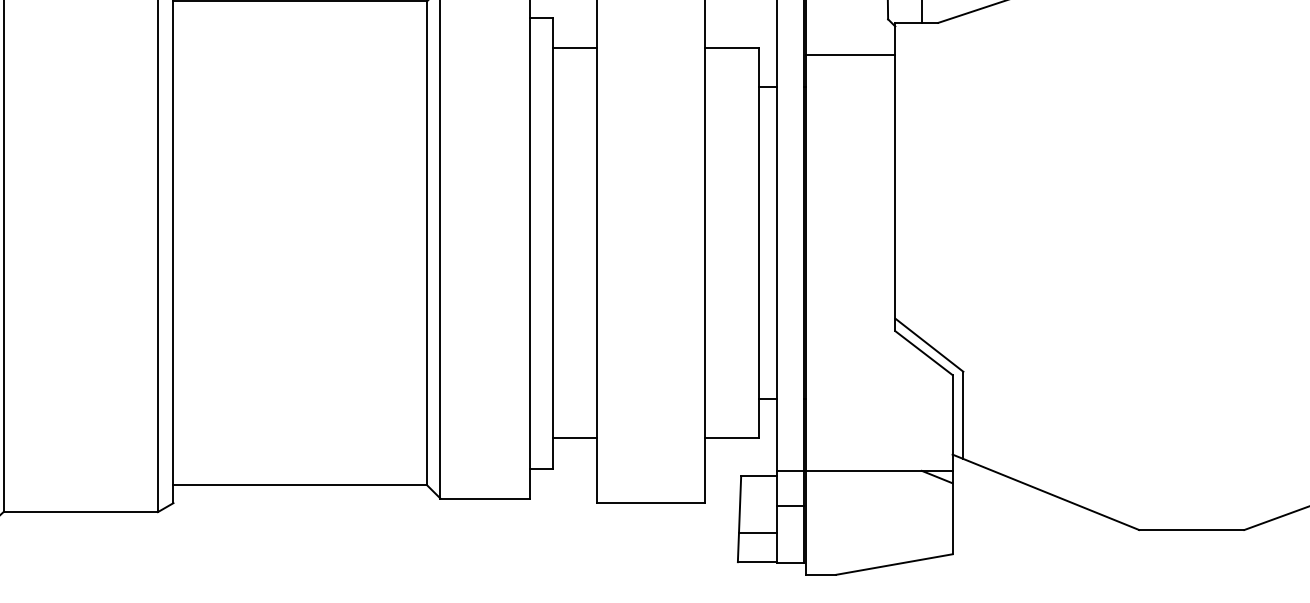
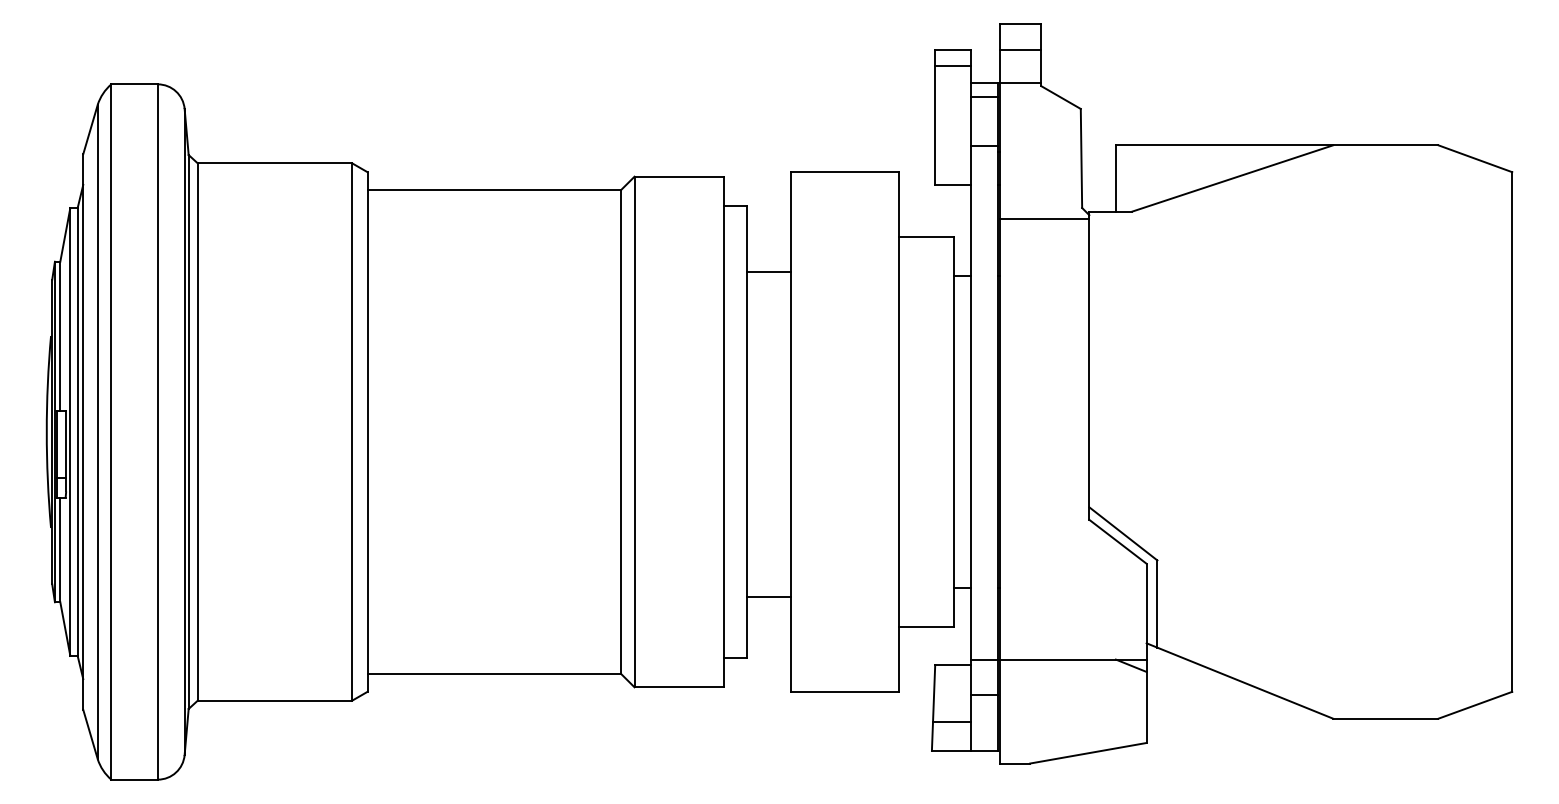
line: (574, 48) -> (768, 272), moved
line: (850, 54) -> (1044, 218), moved
line: (574, 437) -> (768, 596), moved

